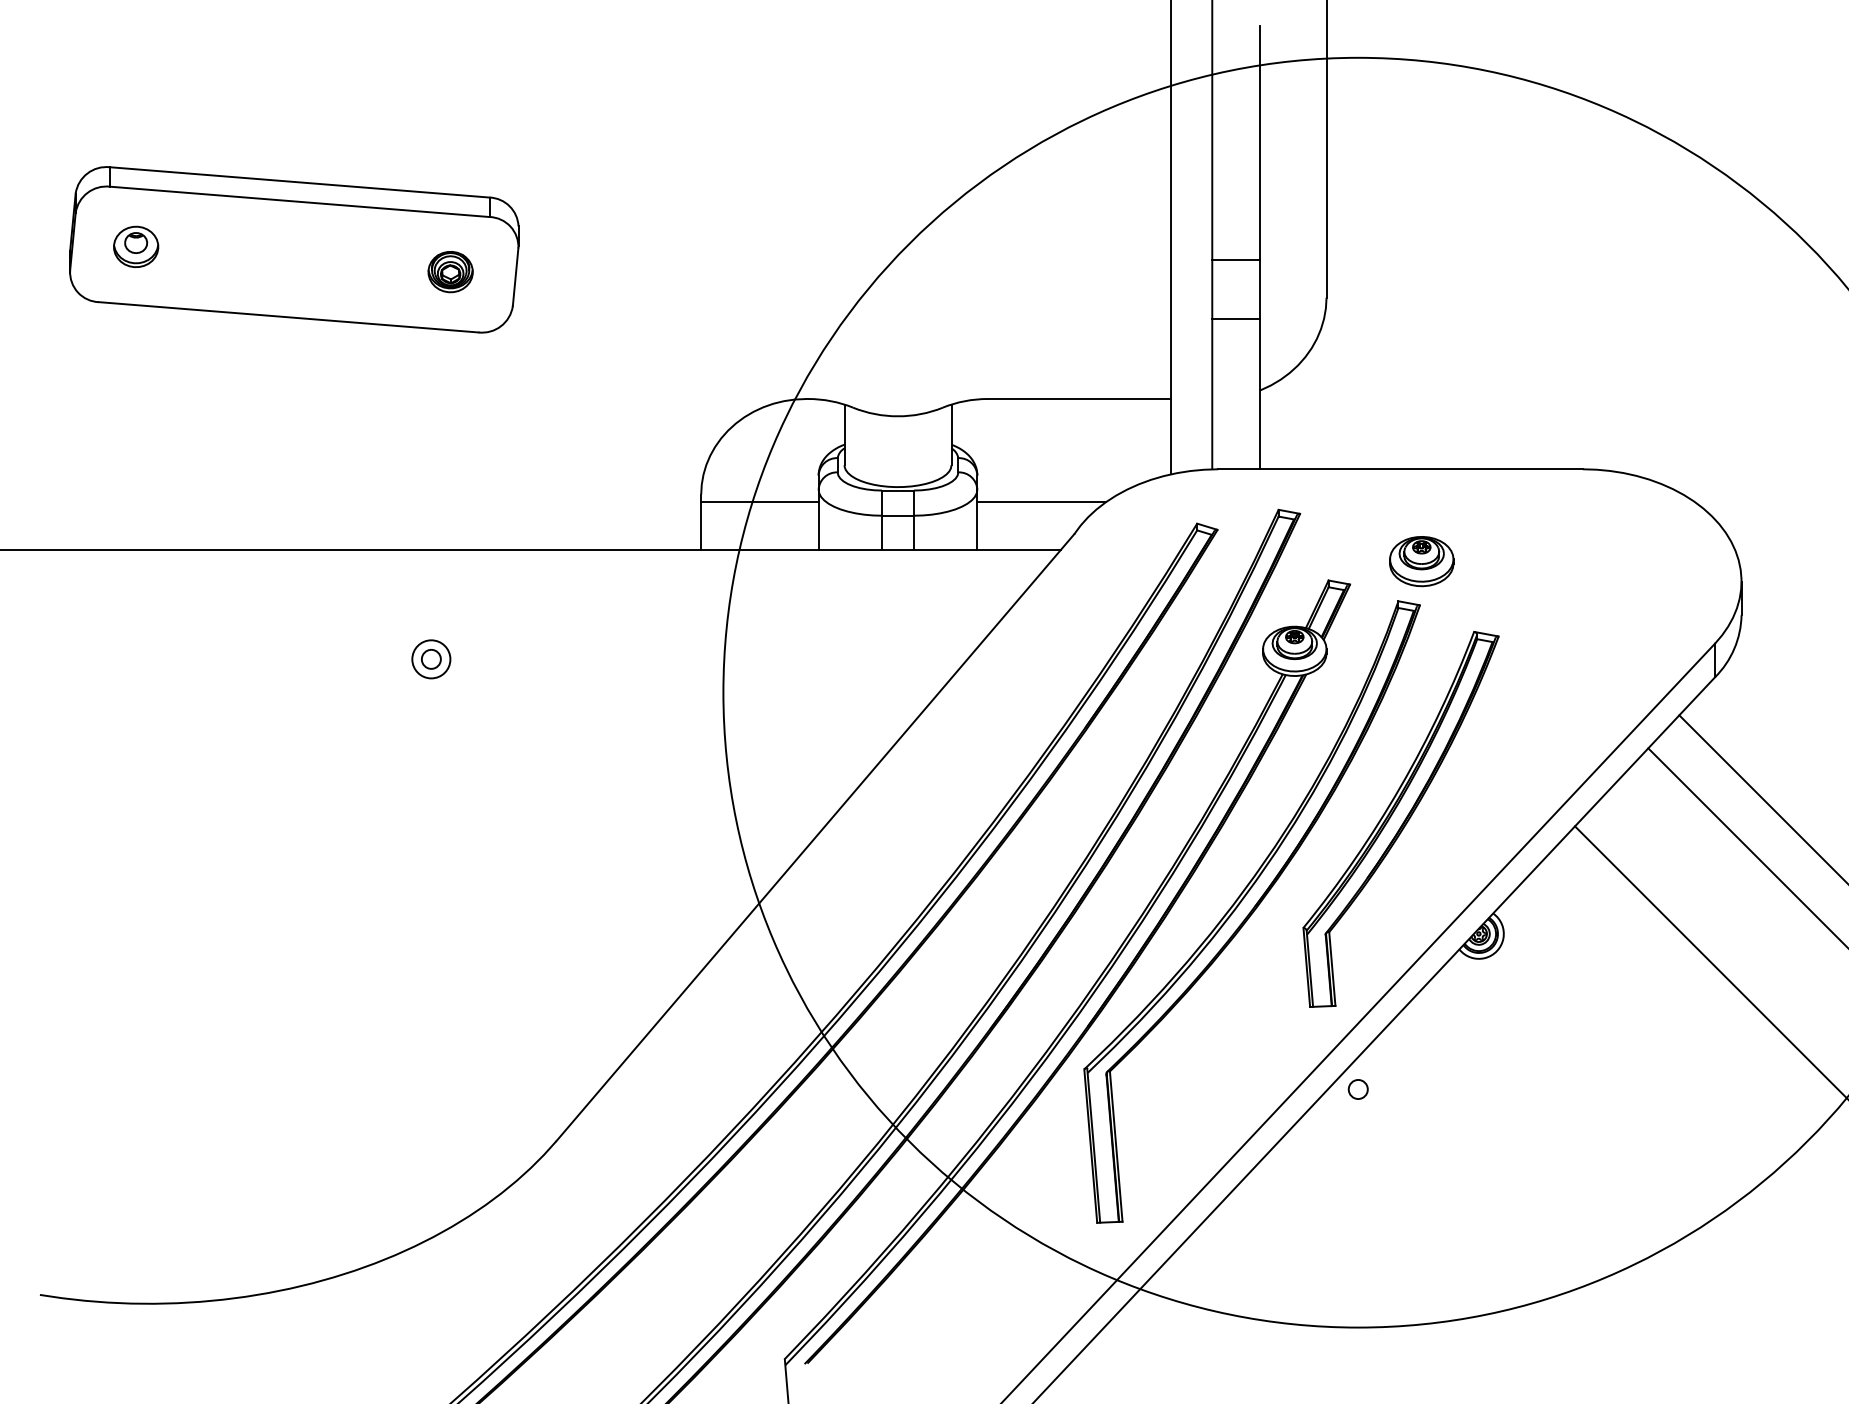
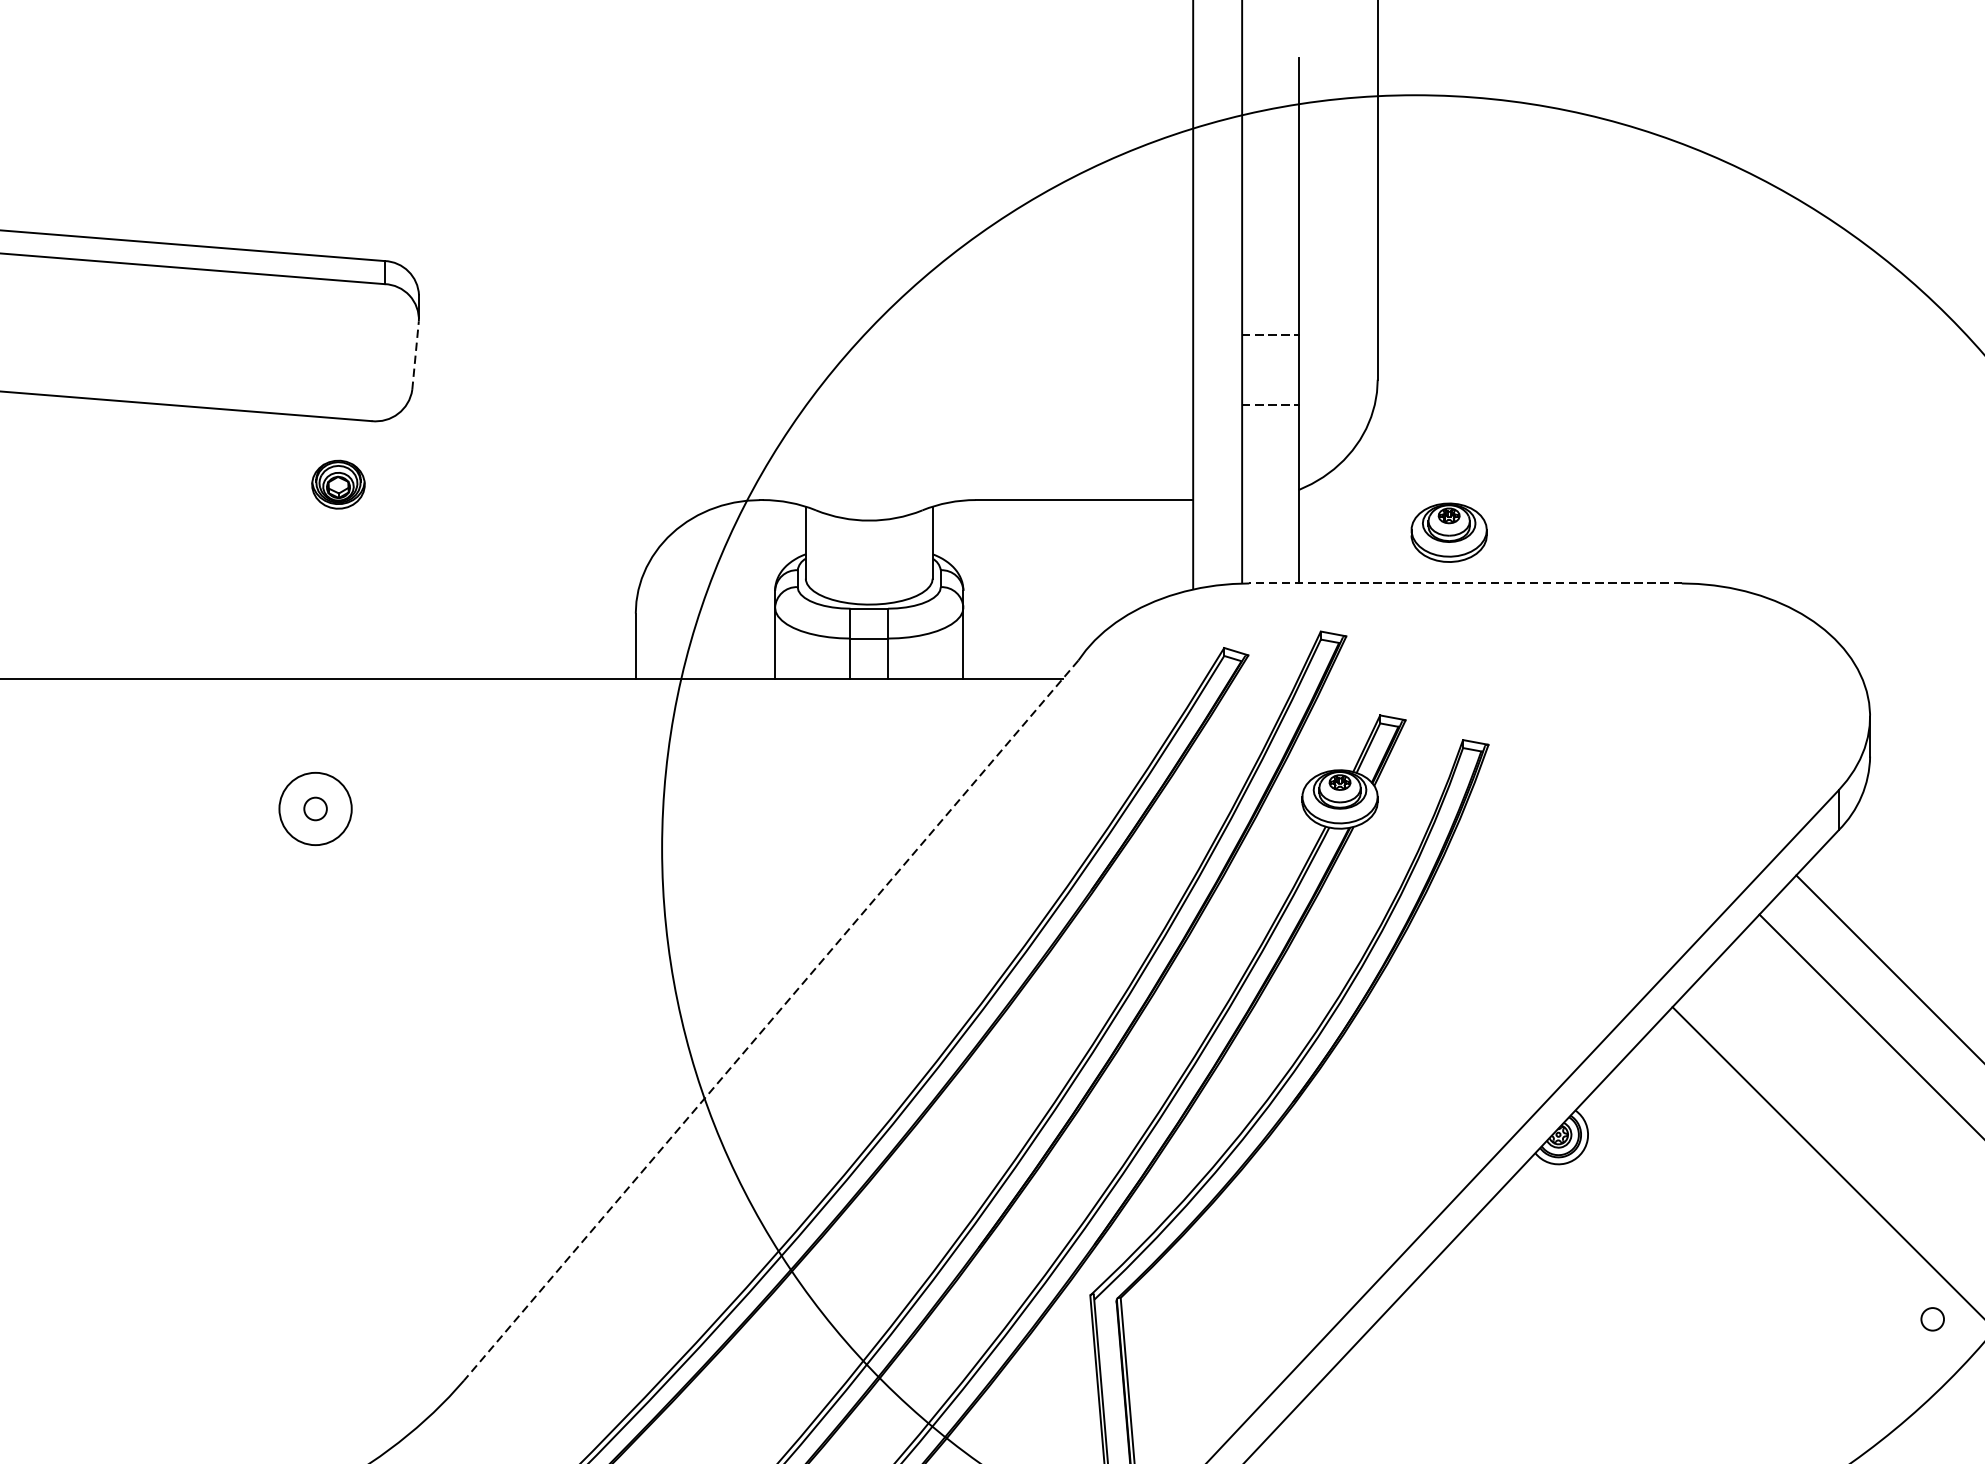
line: (1236, 259) -> (1270, 334), solid -> dashed
part: (450, 272) -> (338, 485), moved
line: (515, 277) -> (415, 355), solid -> dashed
line: (1236, 319) -> (1270, 405), solid -> dashed
line: (1400, 469) -> (1465, 583), solid -> dashed
line: (759, 502) -> (704, 622), removed
line: (1041, 502) -> (1039, 622), removed
part: (1421, 561) -> (1448, 532), moved
circle: (431, 659) -> (315, 809), size x1.6
part: (1400, 819) -> (1465, 998), removed
line: (815, 837) -> (771, 1020), solid -> dashed
circle: (1357, 1089) -> (1931, 1319), moved

